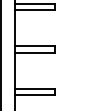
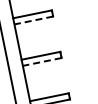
line: (34, 10) -> (33, 20), solid -> dashed
line: (34, 52) -> (41, 61), solid -> dashed

